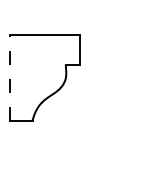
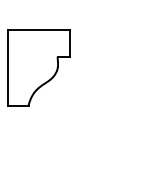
line: (9, 78) -> (8, 68), dashed -> solid

